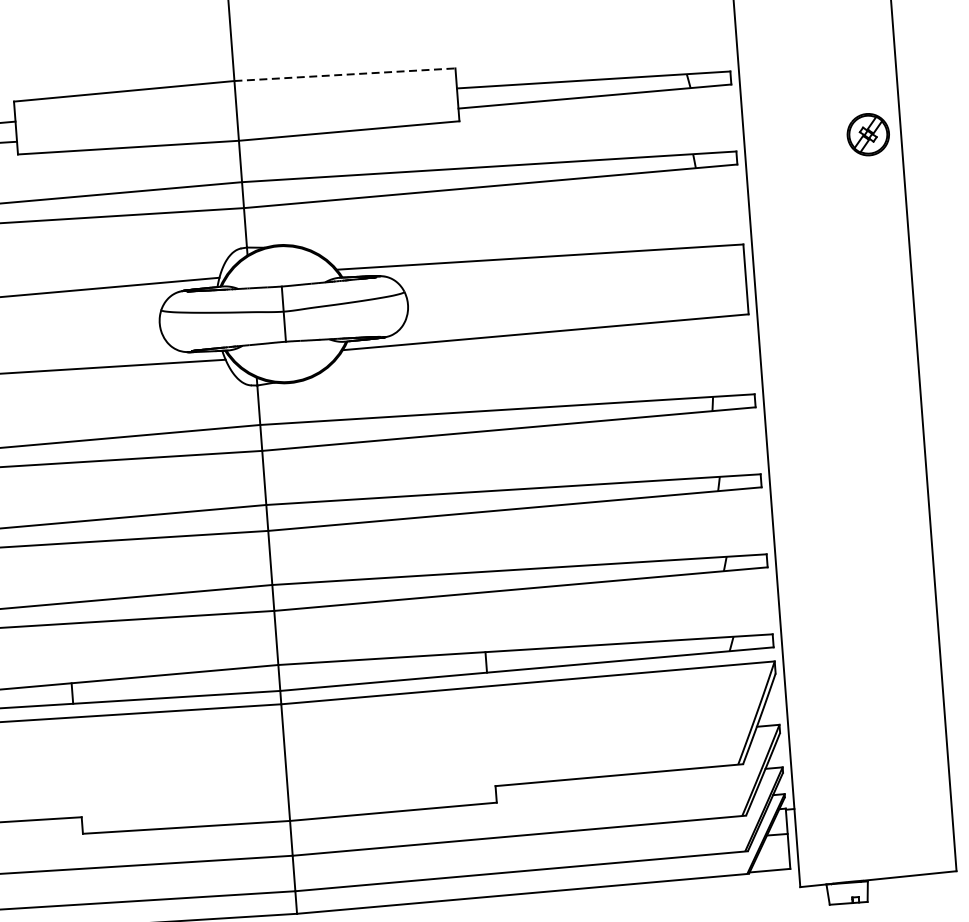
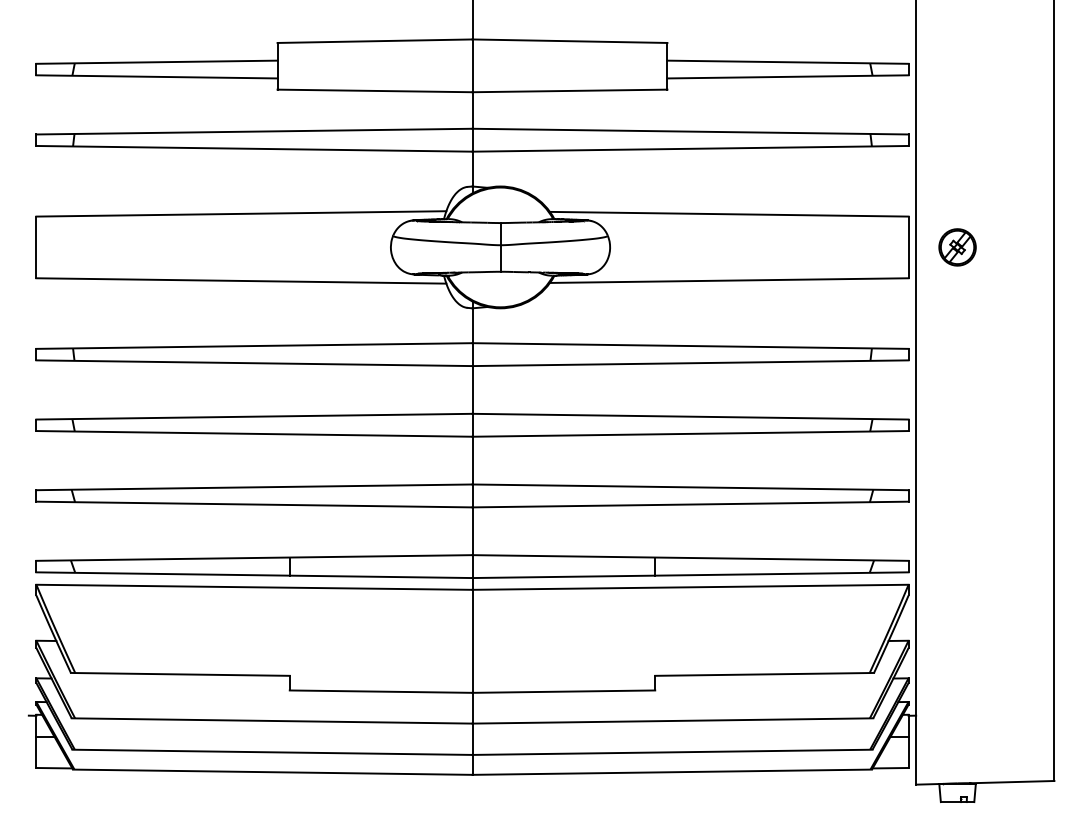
line: (345, 75) -> (570, 41), dashed -> solid
part: (868, 134) -> (957, 247), moved

